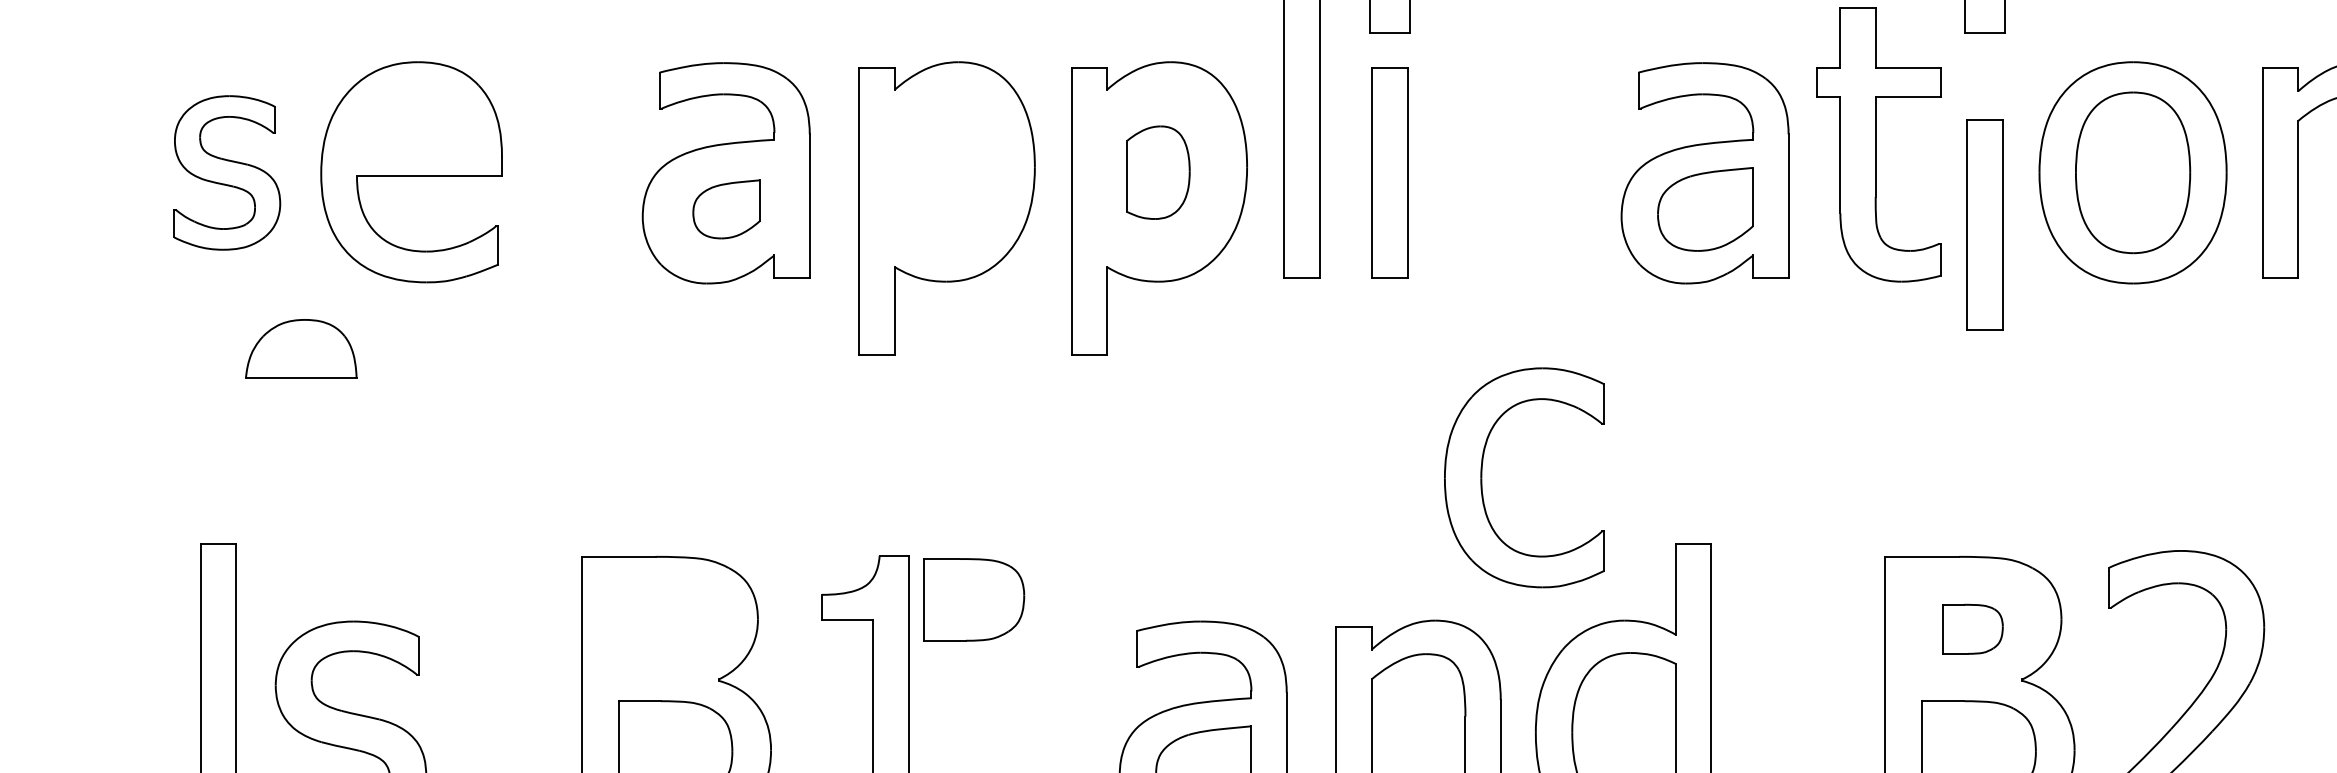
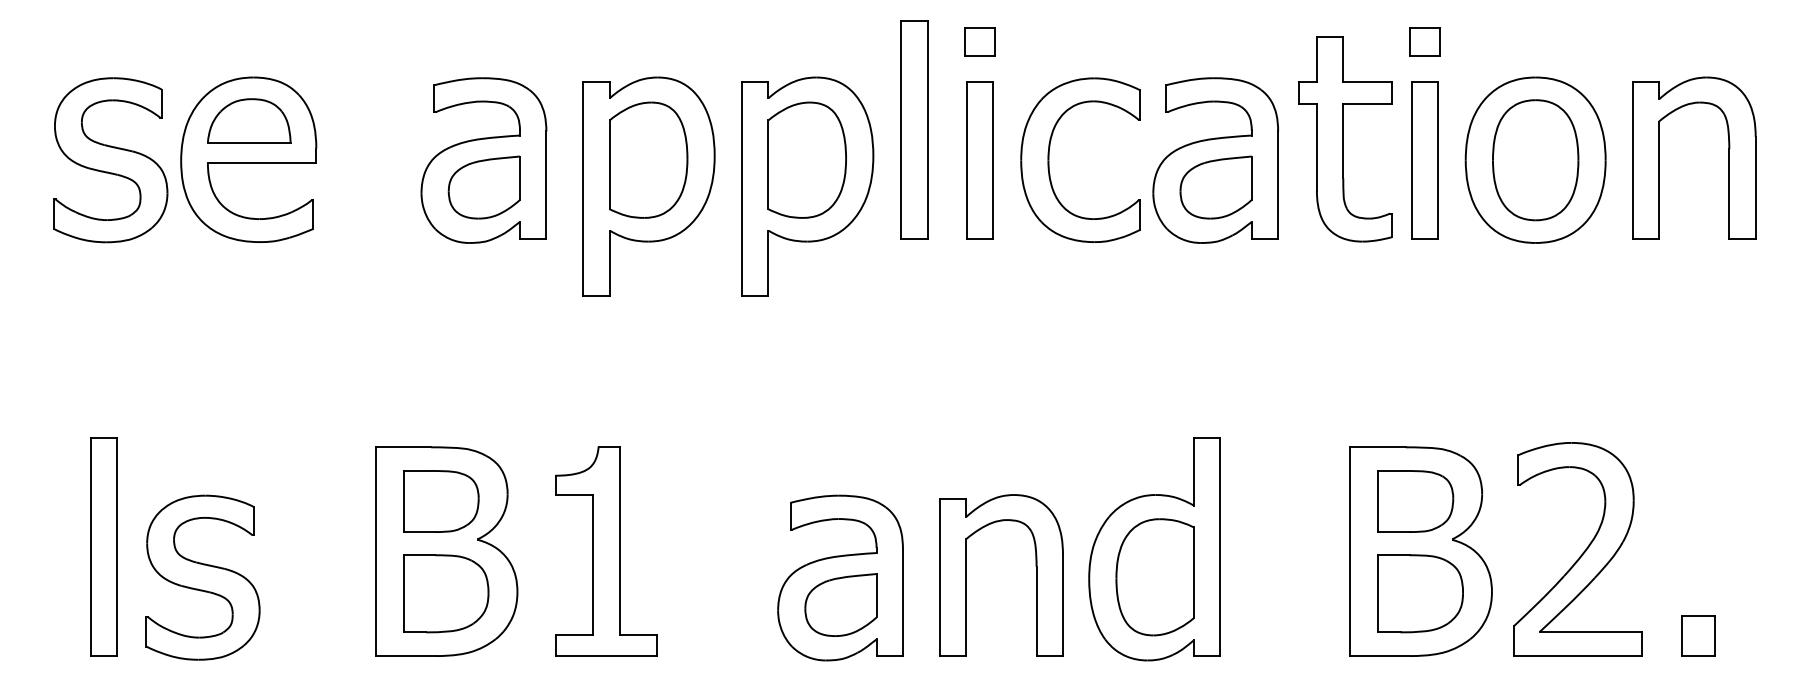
part: (946, 171) -> (648, 159), added
part: (1157, 171) -> (806, 159), size x1.67
part: (226, 173) -> (110, 160), size x1.43
part: (725, 209) -> (483, 187), size x1.43
part: (1984, 225) -> (1424, 160), moved
part: (301, 348) -> (249, 120), moved
part: (1482, 476) -> (1049, 159), moved
part: (974, 599) -> (441, 501), moved
part: (1972, 629) -> (1415, 501), size x1.67

